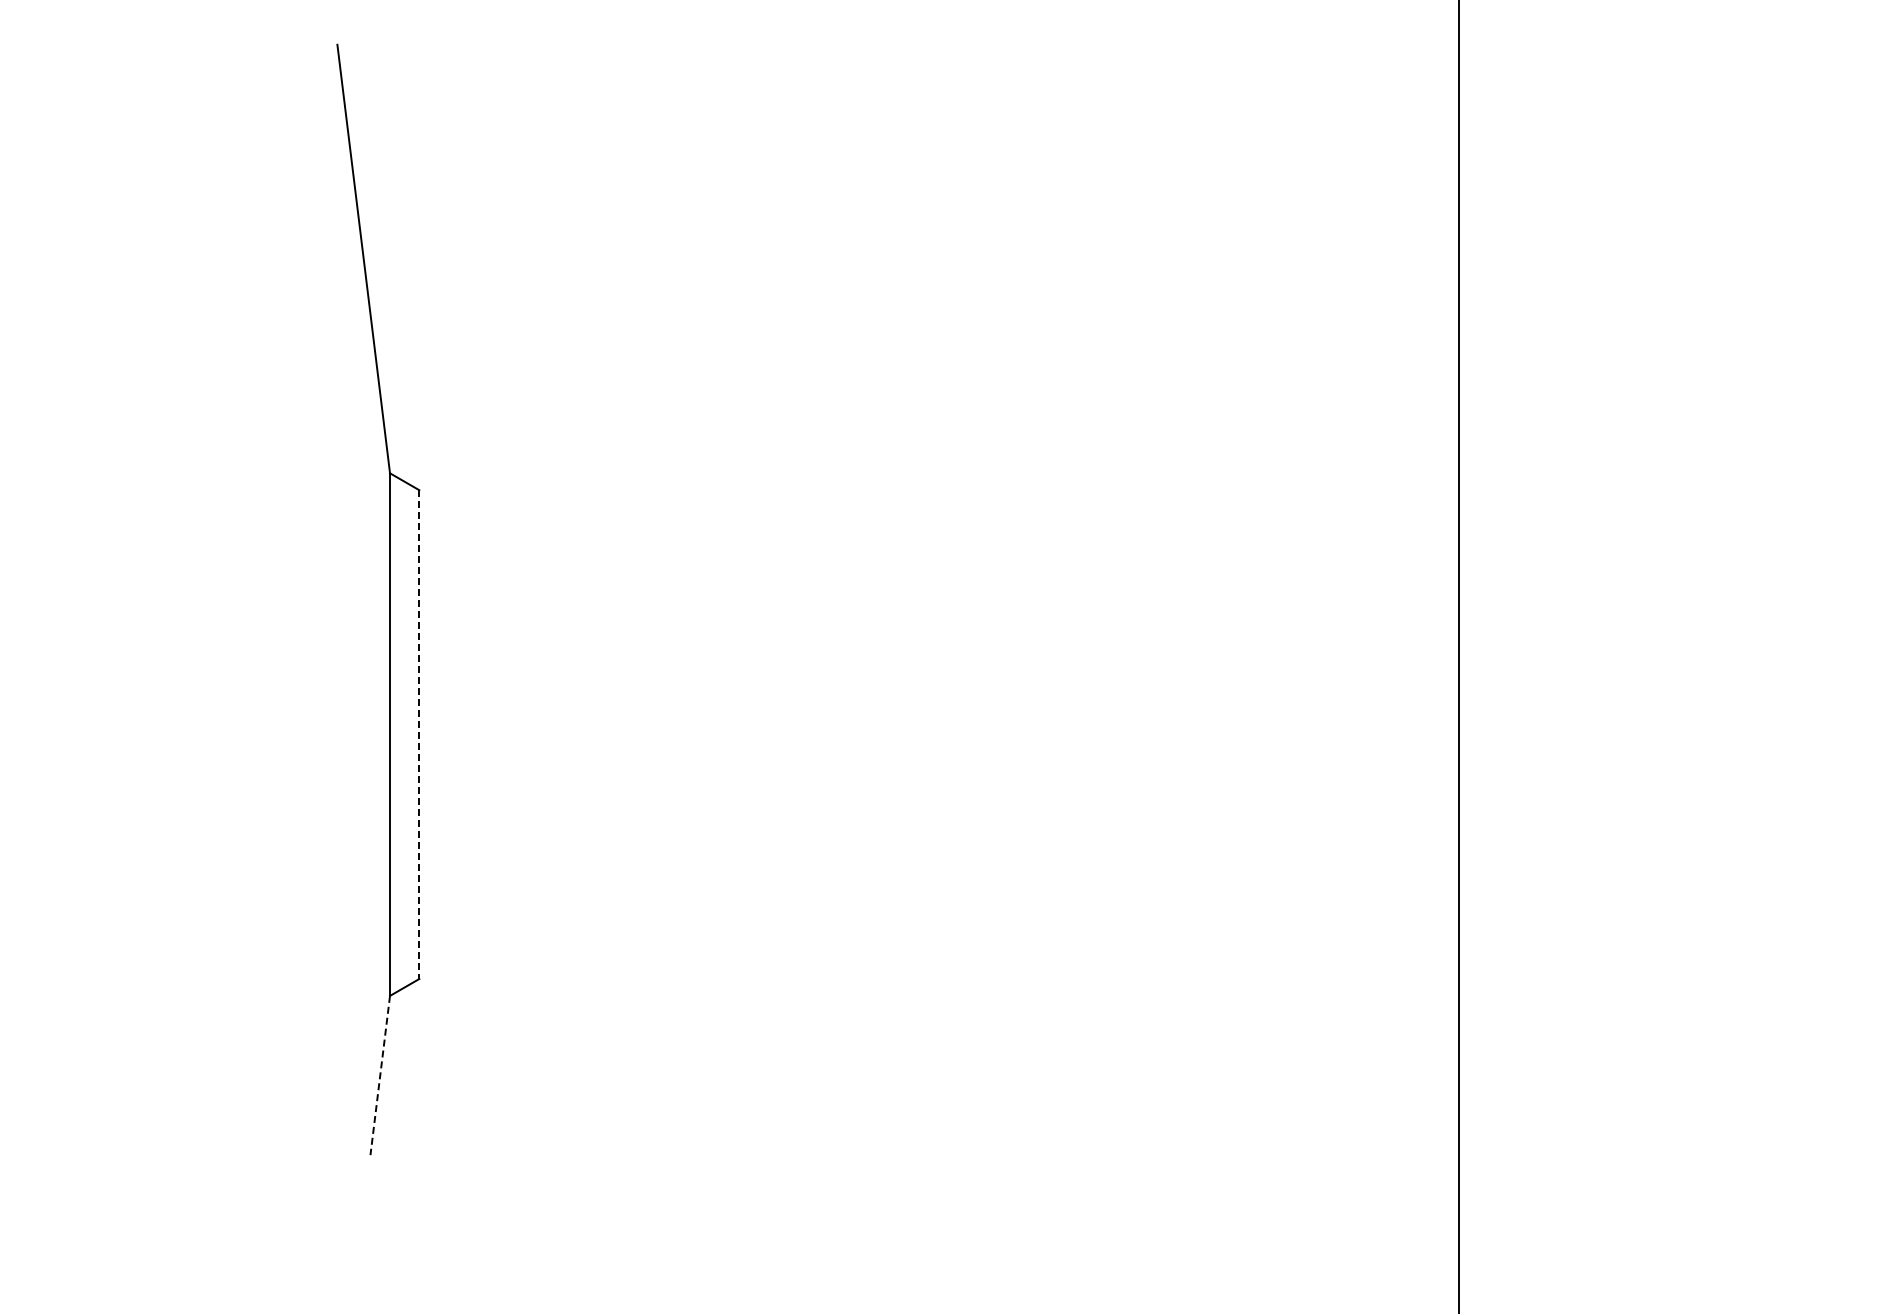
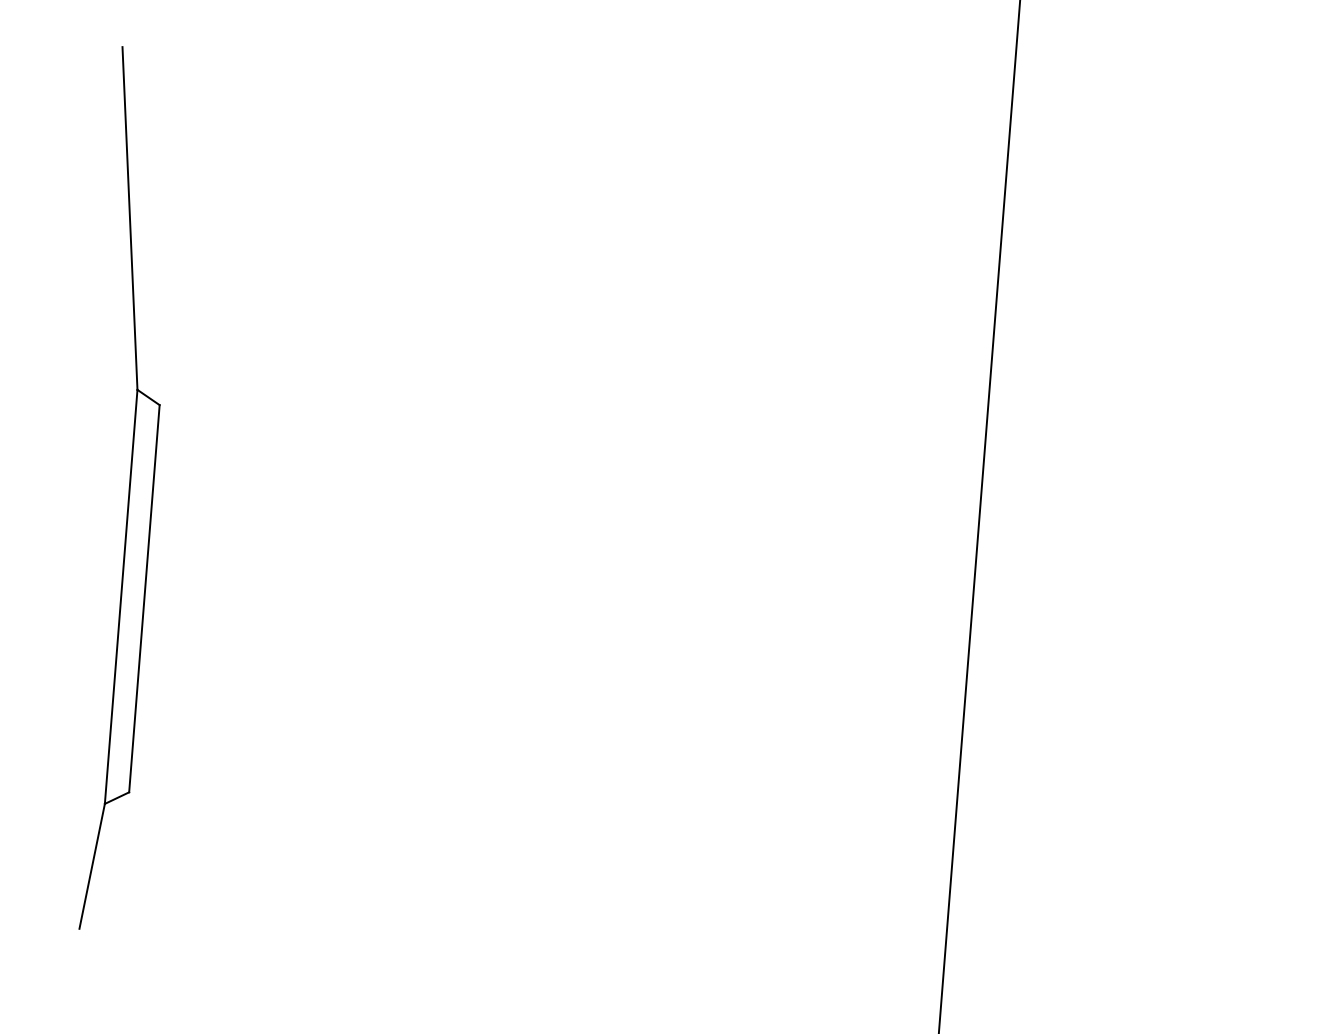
line: (419, 735) -> (144, 599), dashed -> solid
line: (380, 1076) -> (92, 867), dashed -> solid

